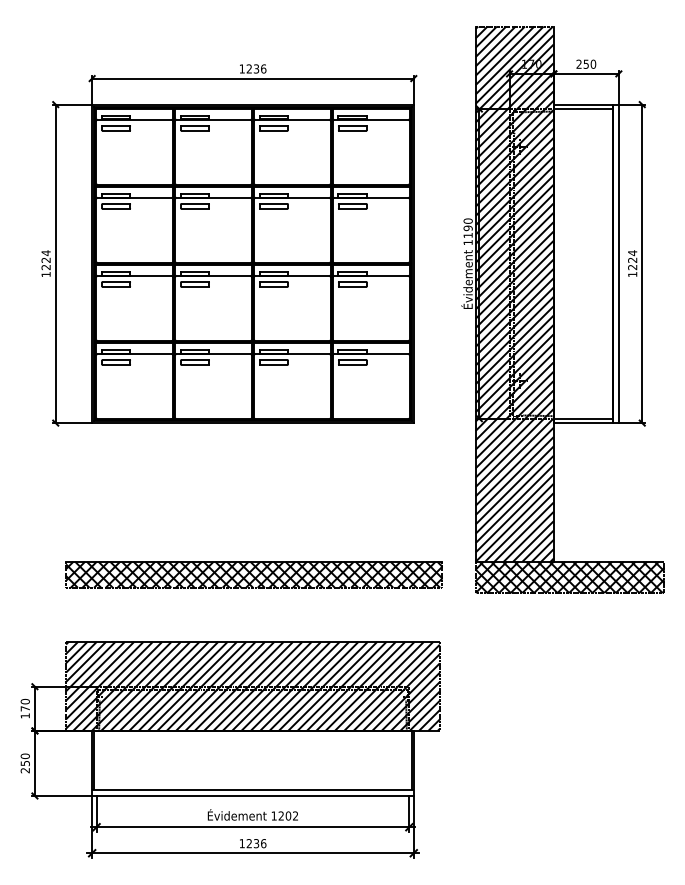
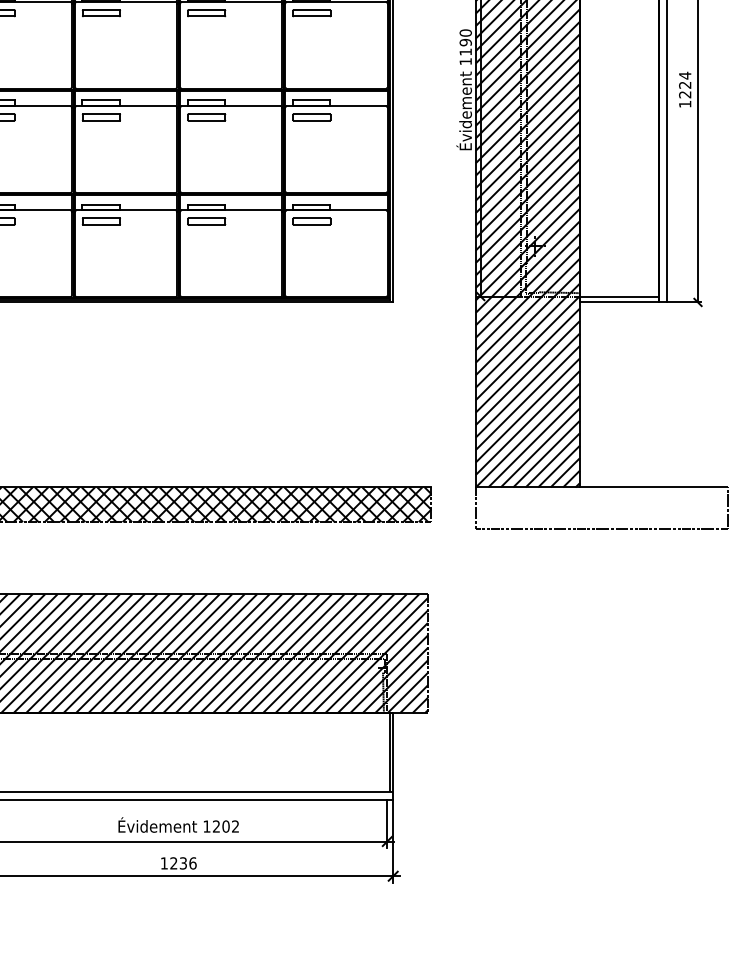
hatch: (569, 577) -> (600, 508), removed

